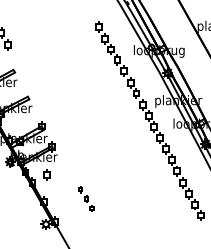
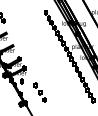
part: (85, 198) -> (39, 92), size x1.67

